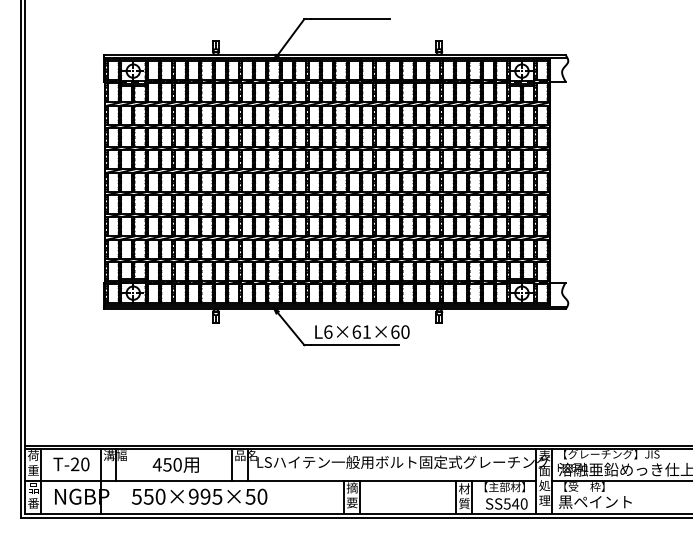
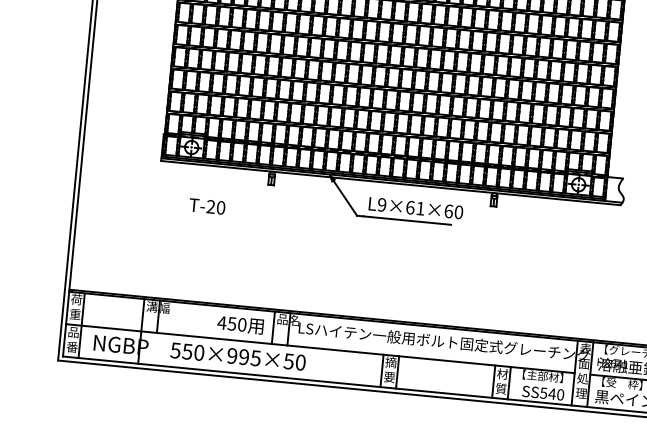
text: (328, 331) -> (382, 204), L6×61×60 -> L9×61×60
text: (71, 464) -> (207, 206), moved
text: (175, 464) -> (240, 324), moved

